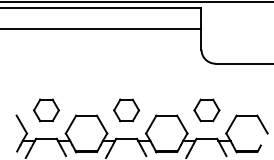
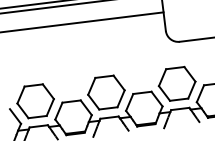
part: (46, 110) -> (35, 101), size x1.67
part: (126, 110) -> (106, 92), size x1.67
part: (206, 110) -> (176, 84), size x1.67

